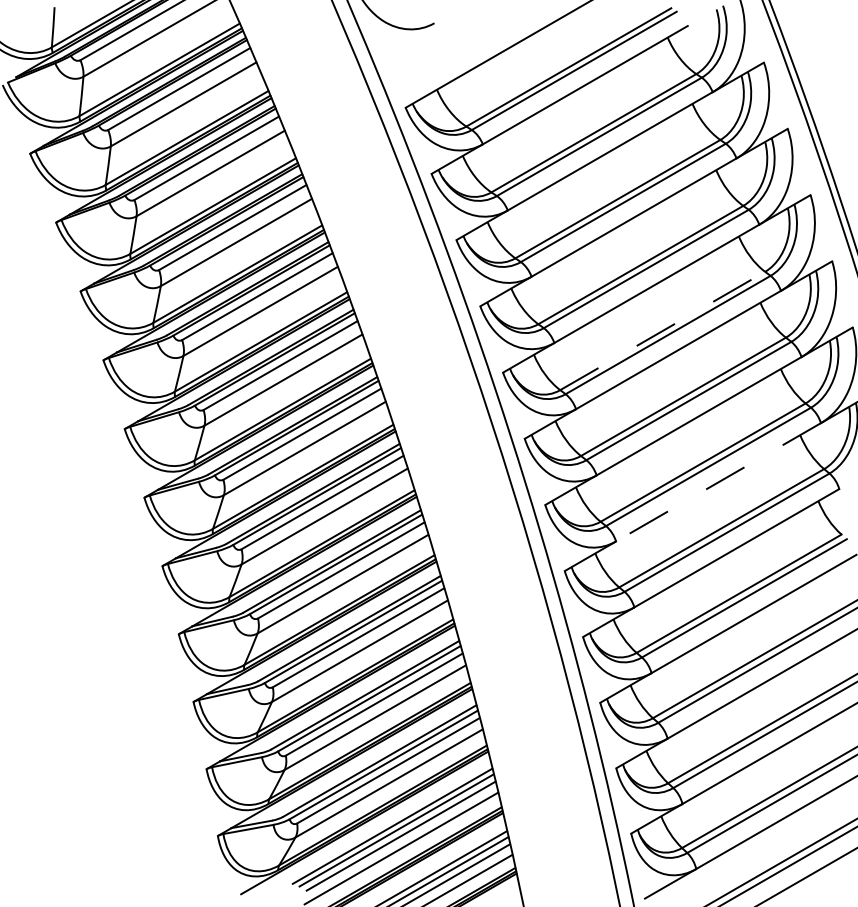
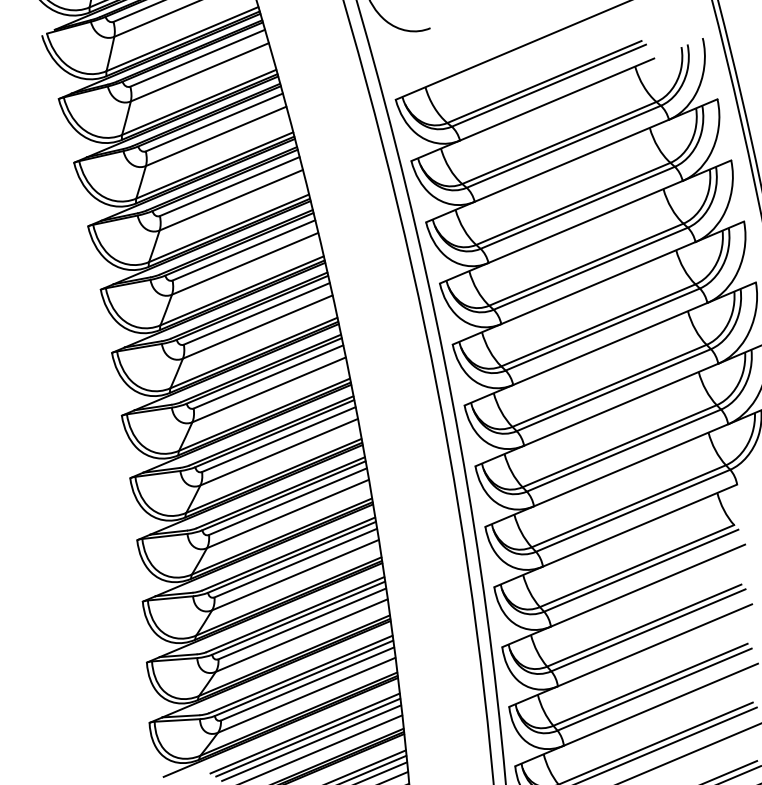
line: (663, 330) -> (599, 325), dashed -> solid
line: (718, 482) -> (631, 465), dashed -> solid

